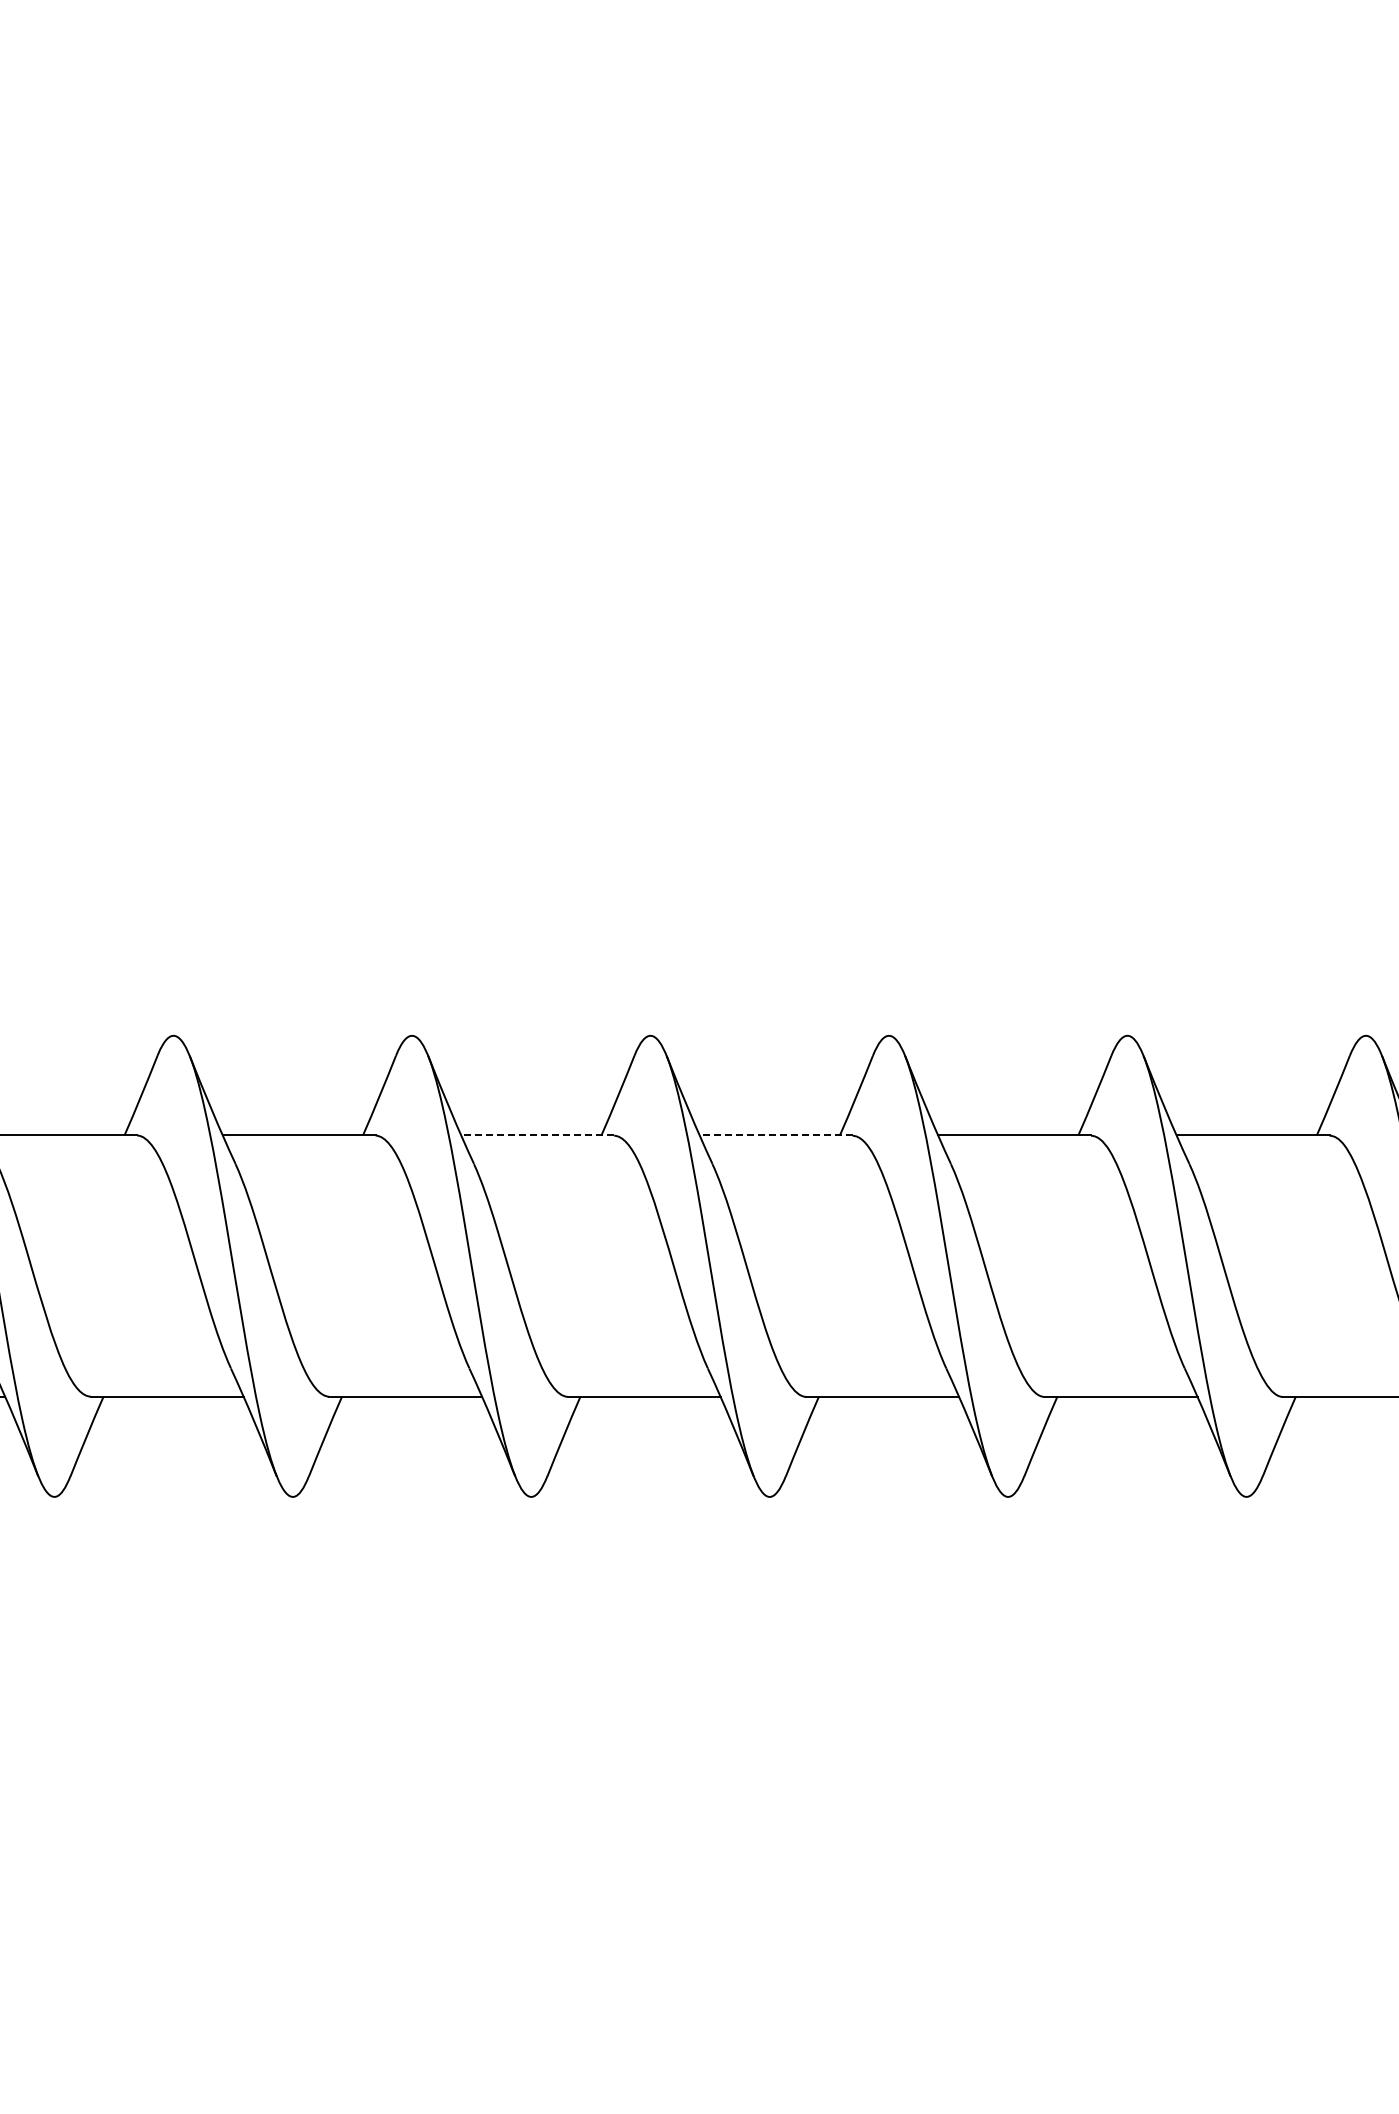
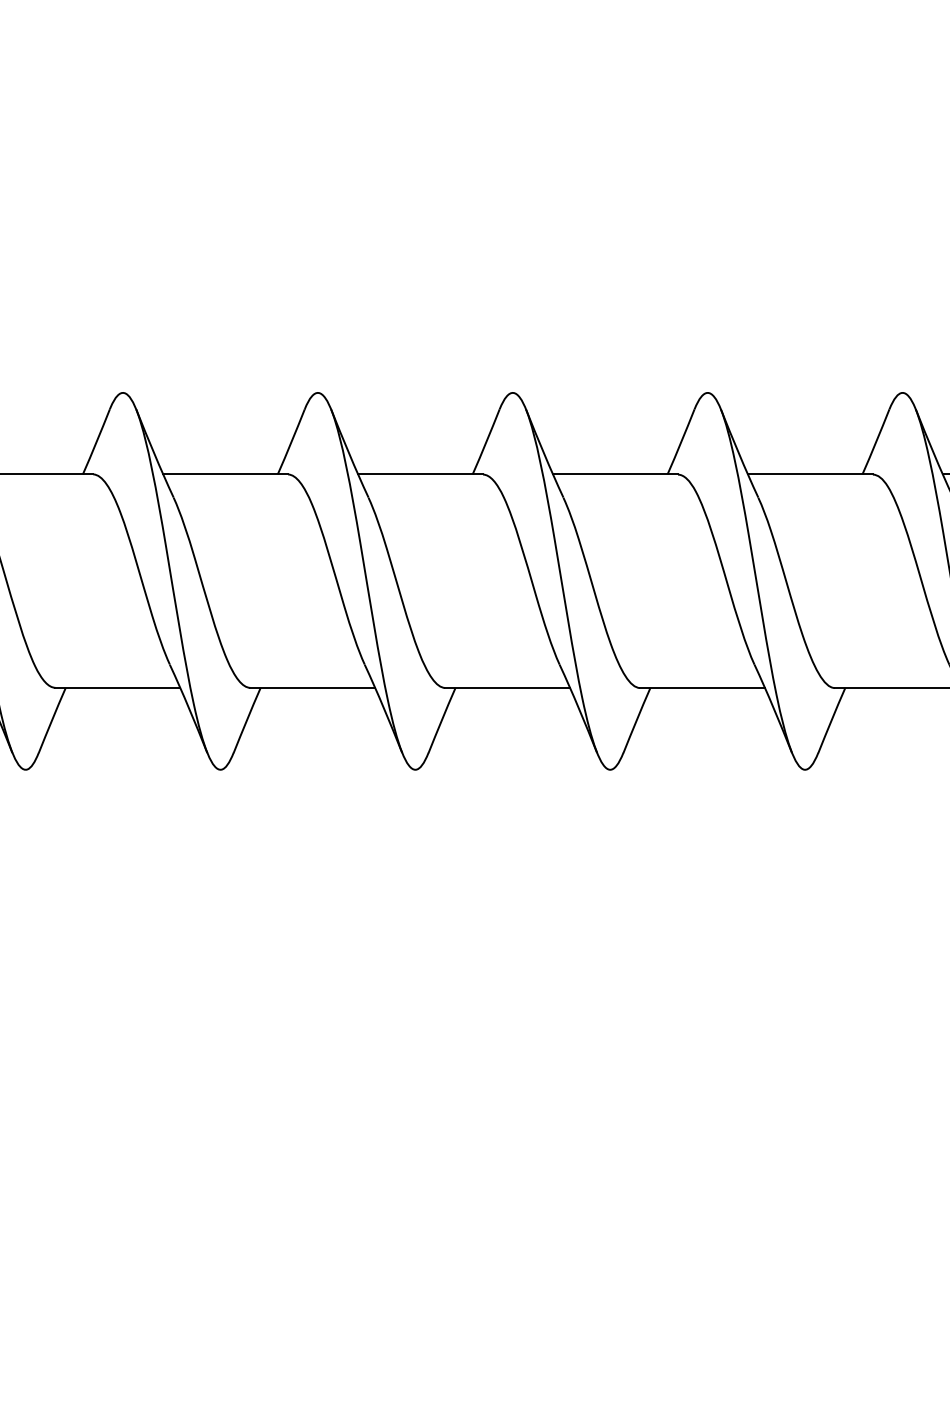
line: (537, 1135) -> (420, 474), dashed -> solid
line: (775, 1135) -> (614, 474), dashed -> solid

